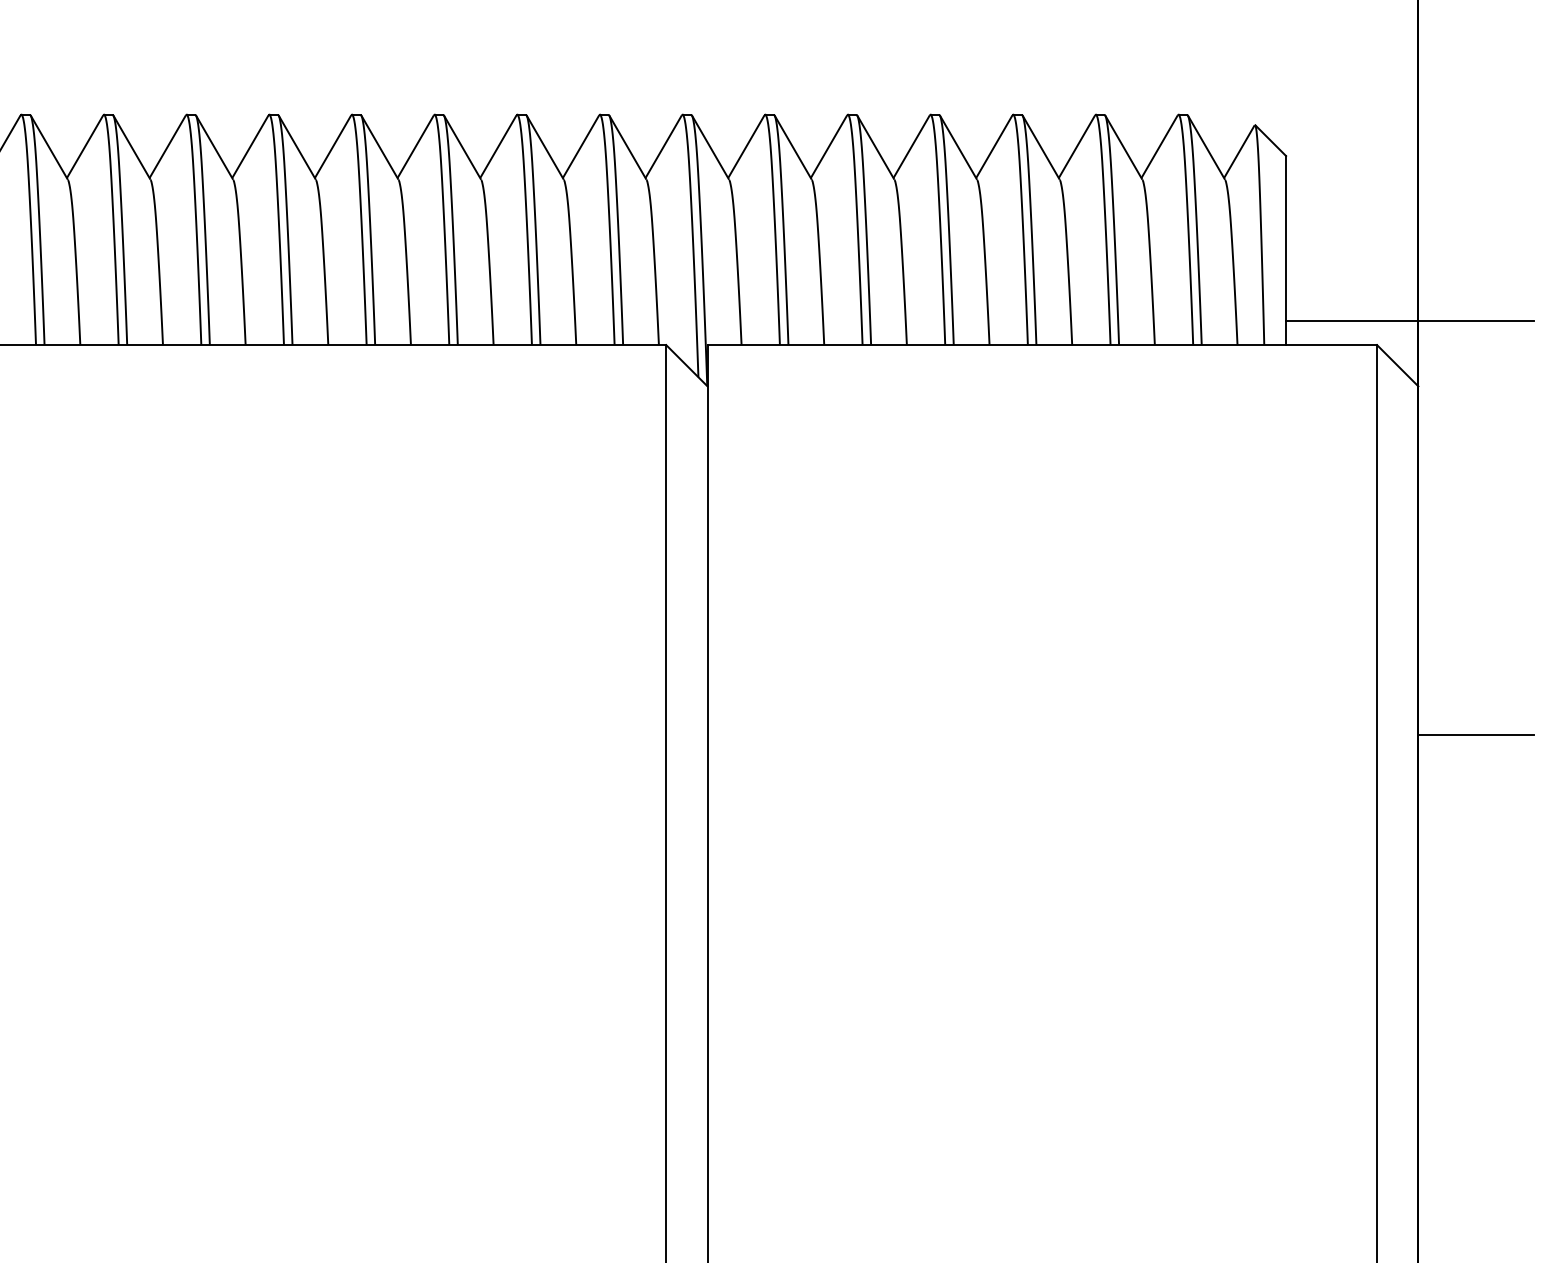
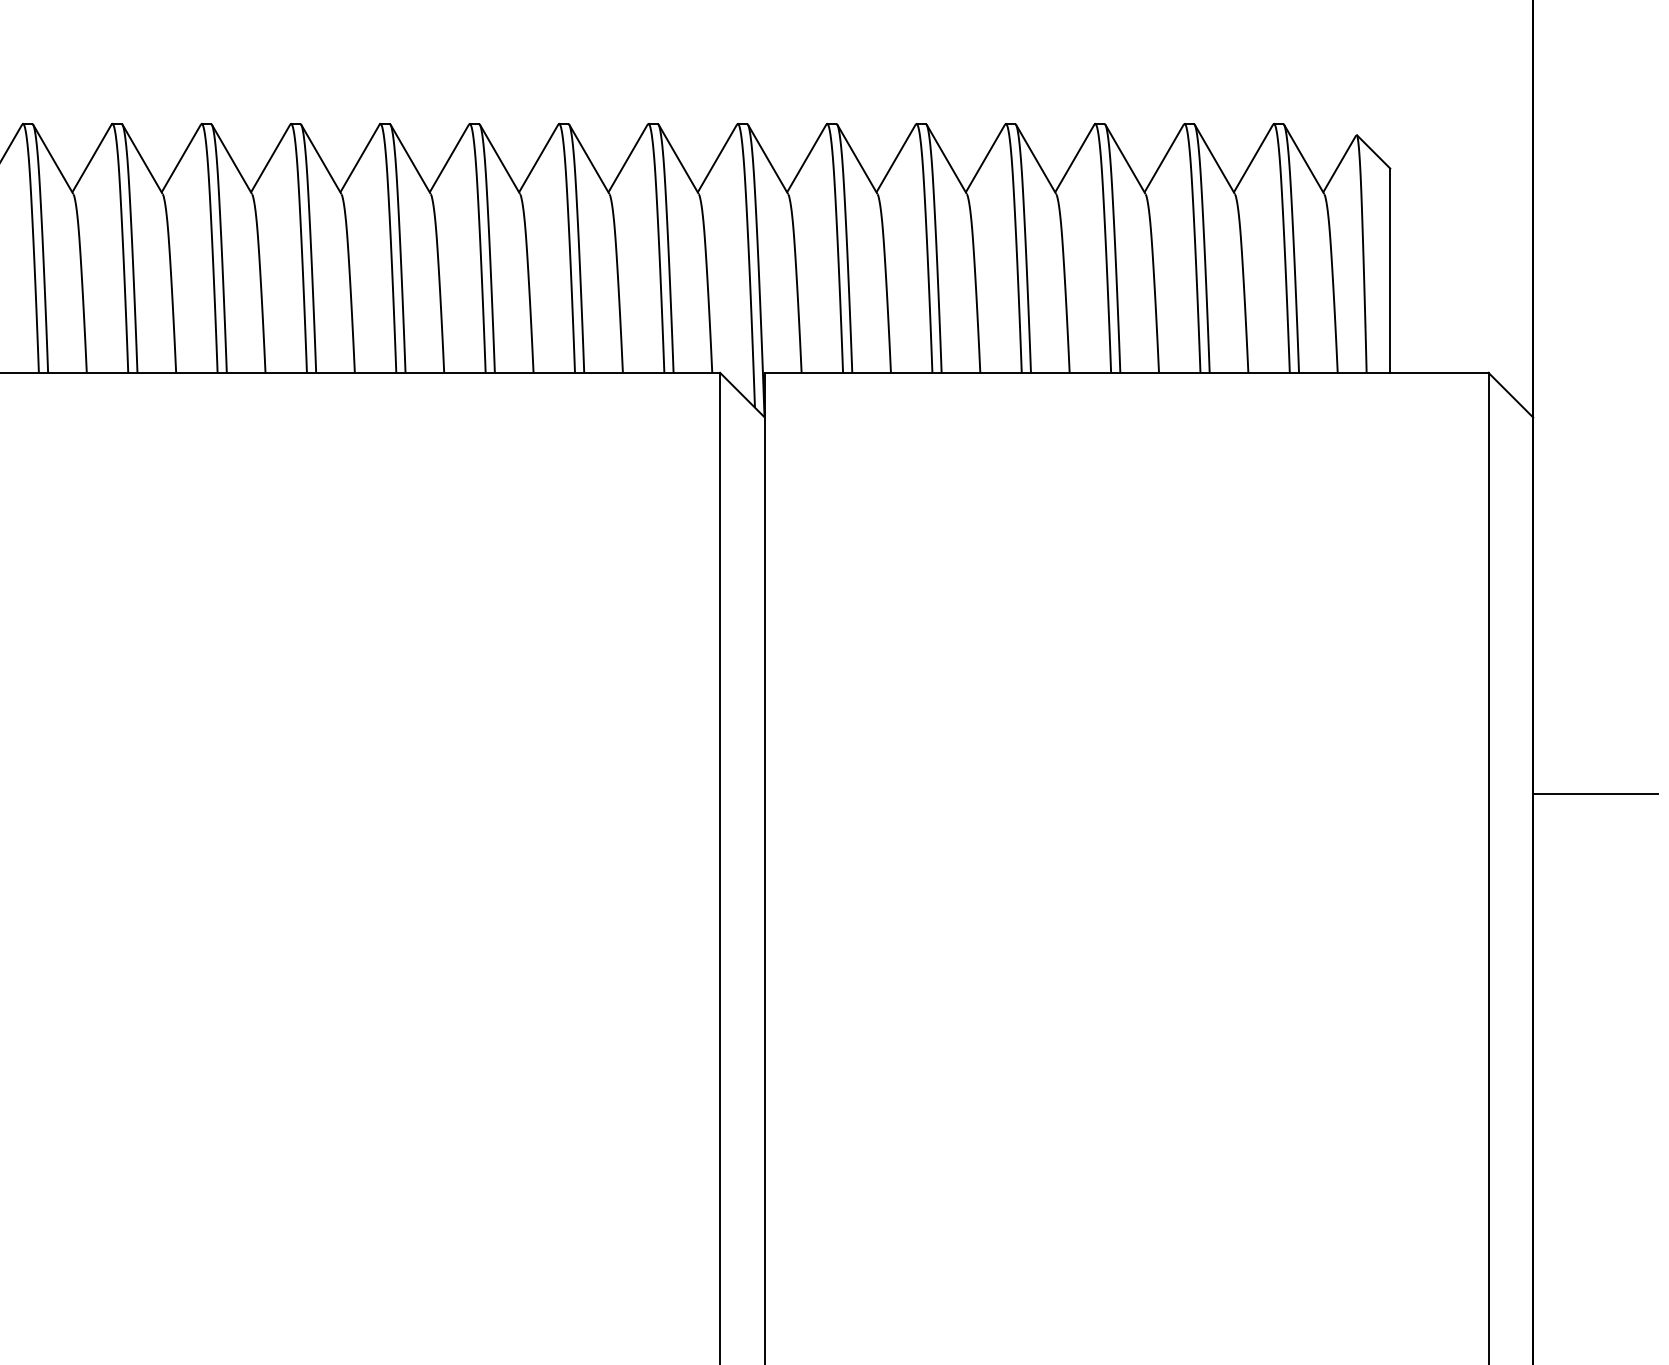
line: (1410, 321) -> (1524, 347), removed

